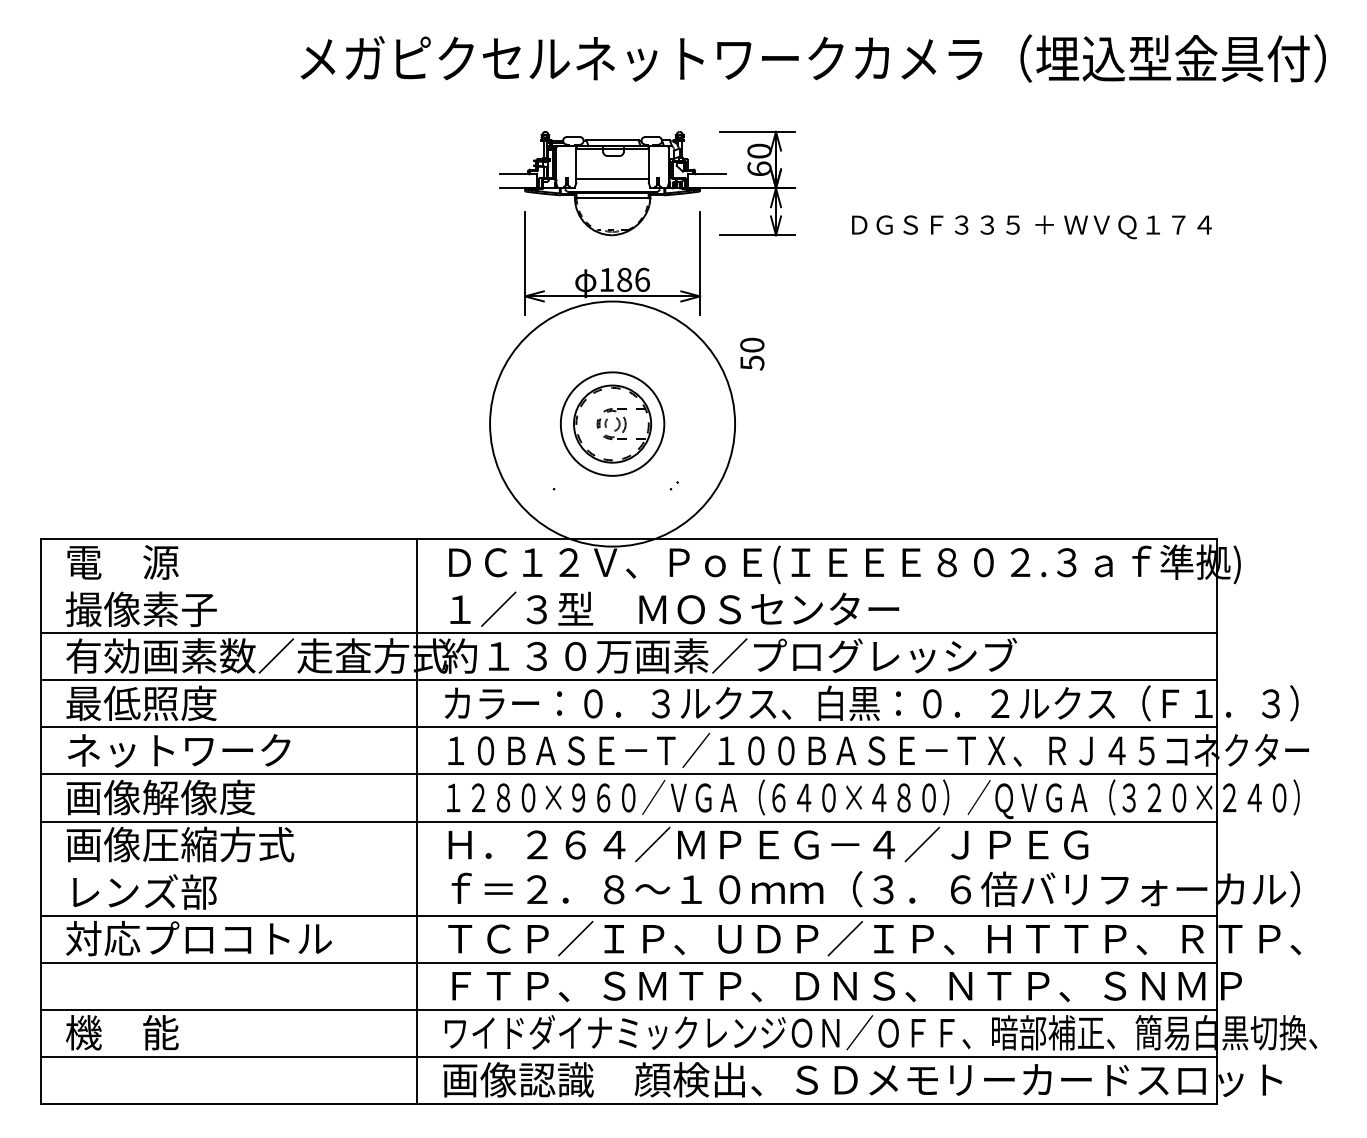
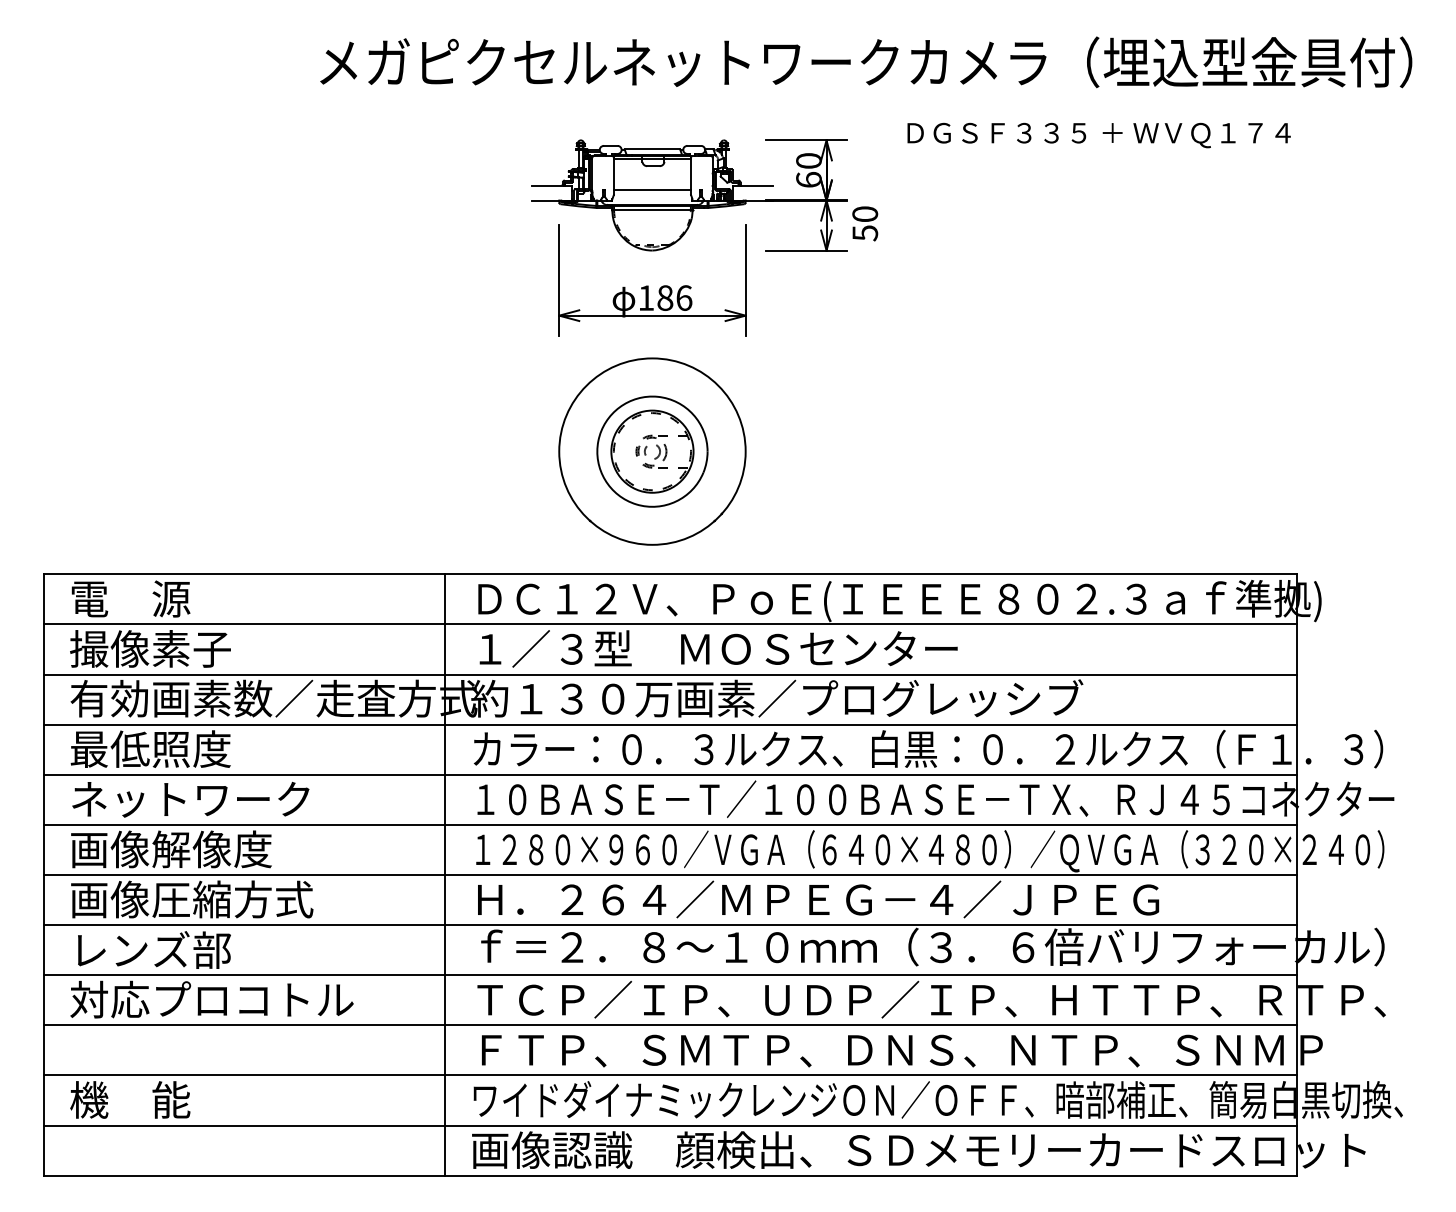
text: (1031, 227) -> (1098, 135), moved
text: (752, 353) -> (865, 223), moved
circle: (612, 423) -> (652, 451), size x0.71
line: (629, 586) -> (670, 624), added
line: (629, 868) -> (670, 924), added

